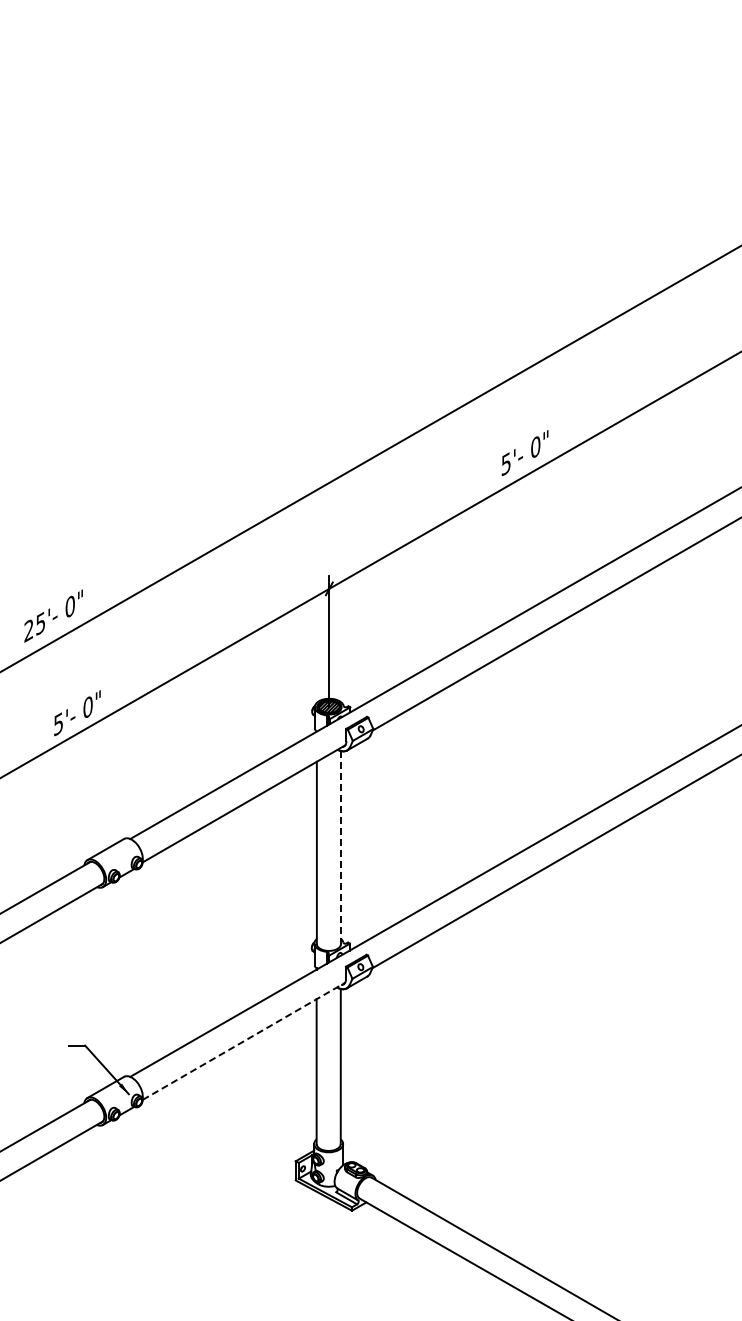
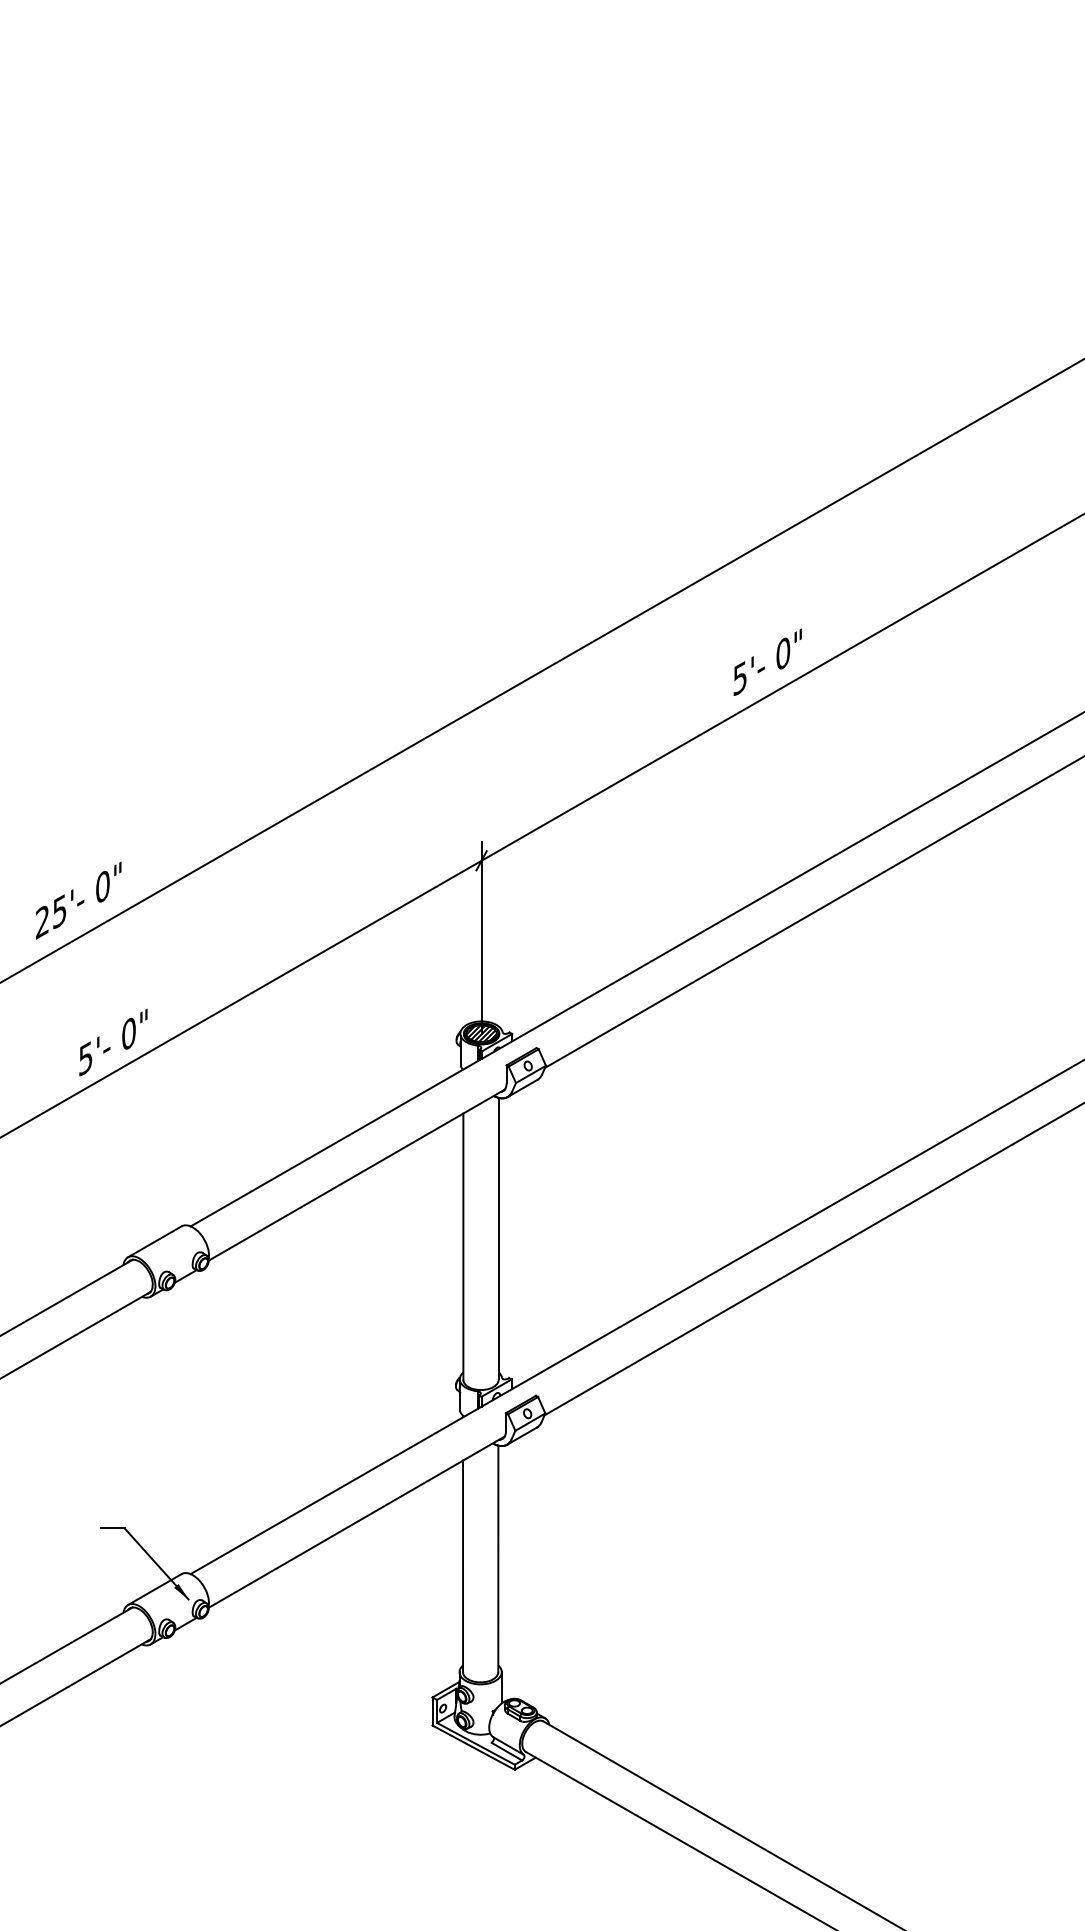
line: (341, 847) -> (499, 1238), dashed -> solid
line: (244, 1041) -> (357, 1522), dashed -> solid

